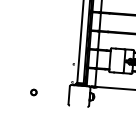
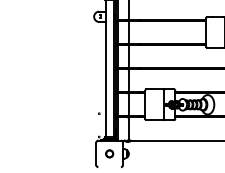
part: (33, 92) -> (109, 153), moved

